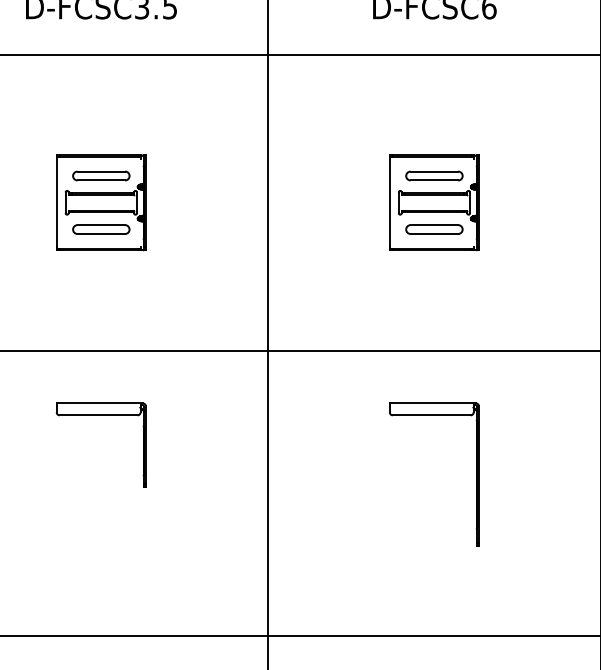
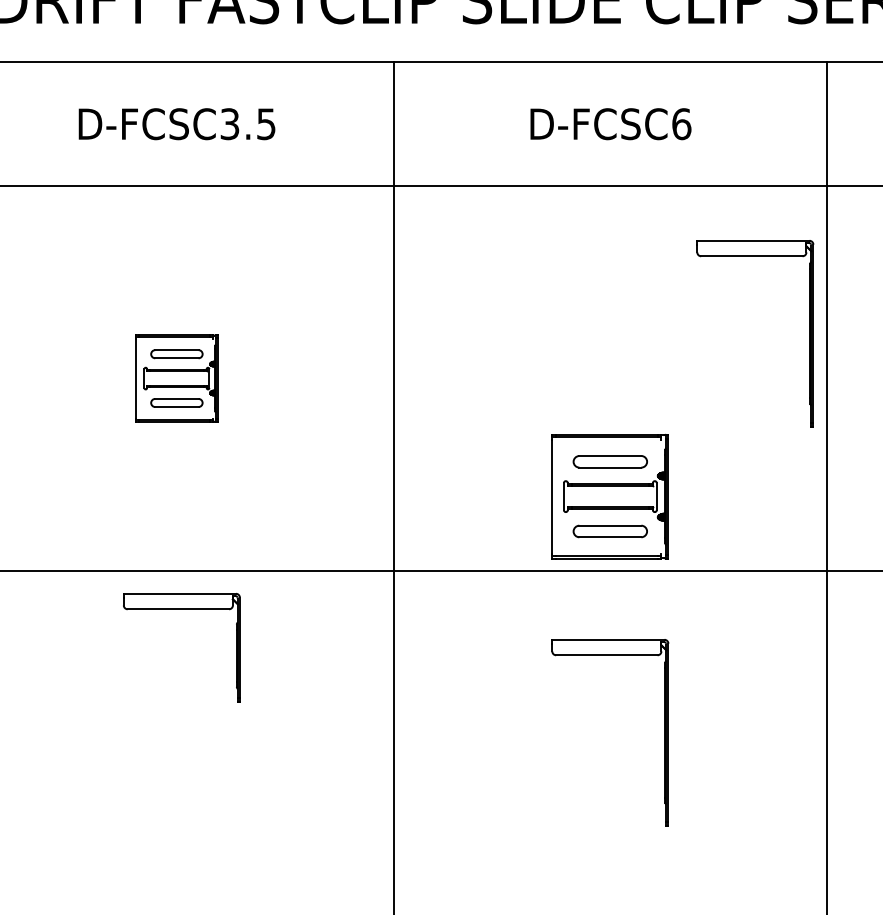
part: (587, 168) -> (809, 333), added
part: (101, 202) -> (176, 378), size x0.7
part: (433, 202) -> (609, 496), moved
part: (101, 415) -> (181, 609), moved

